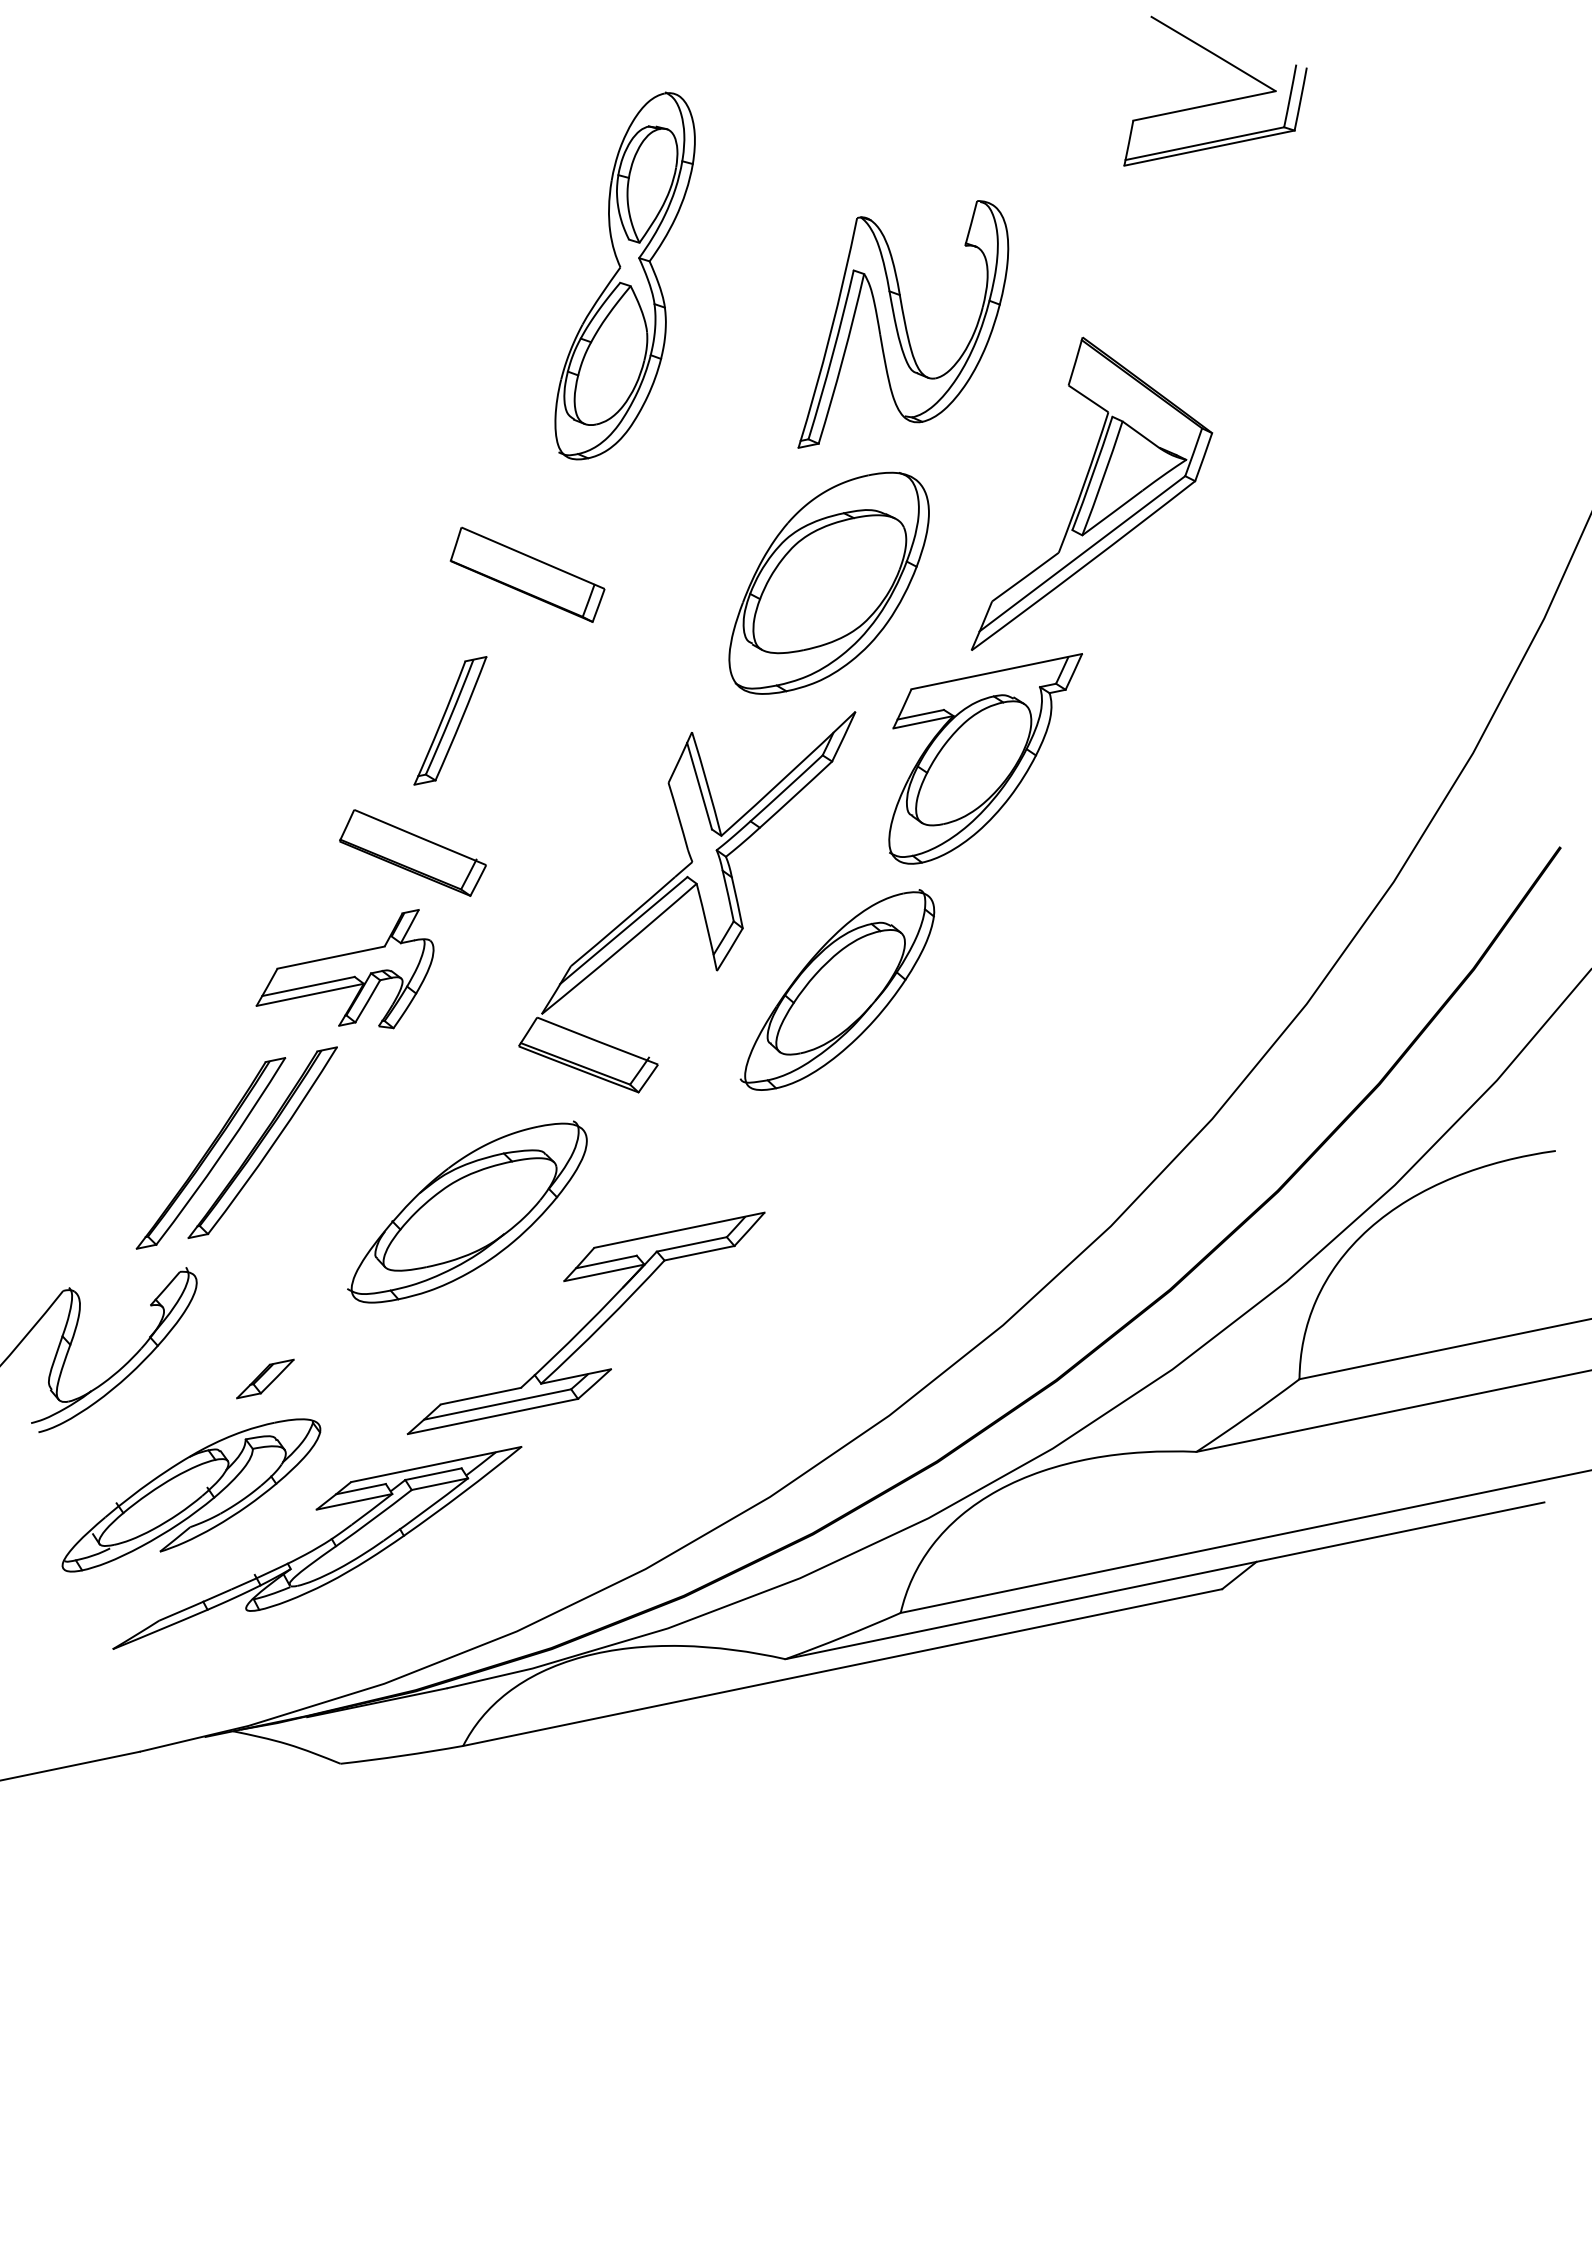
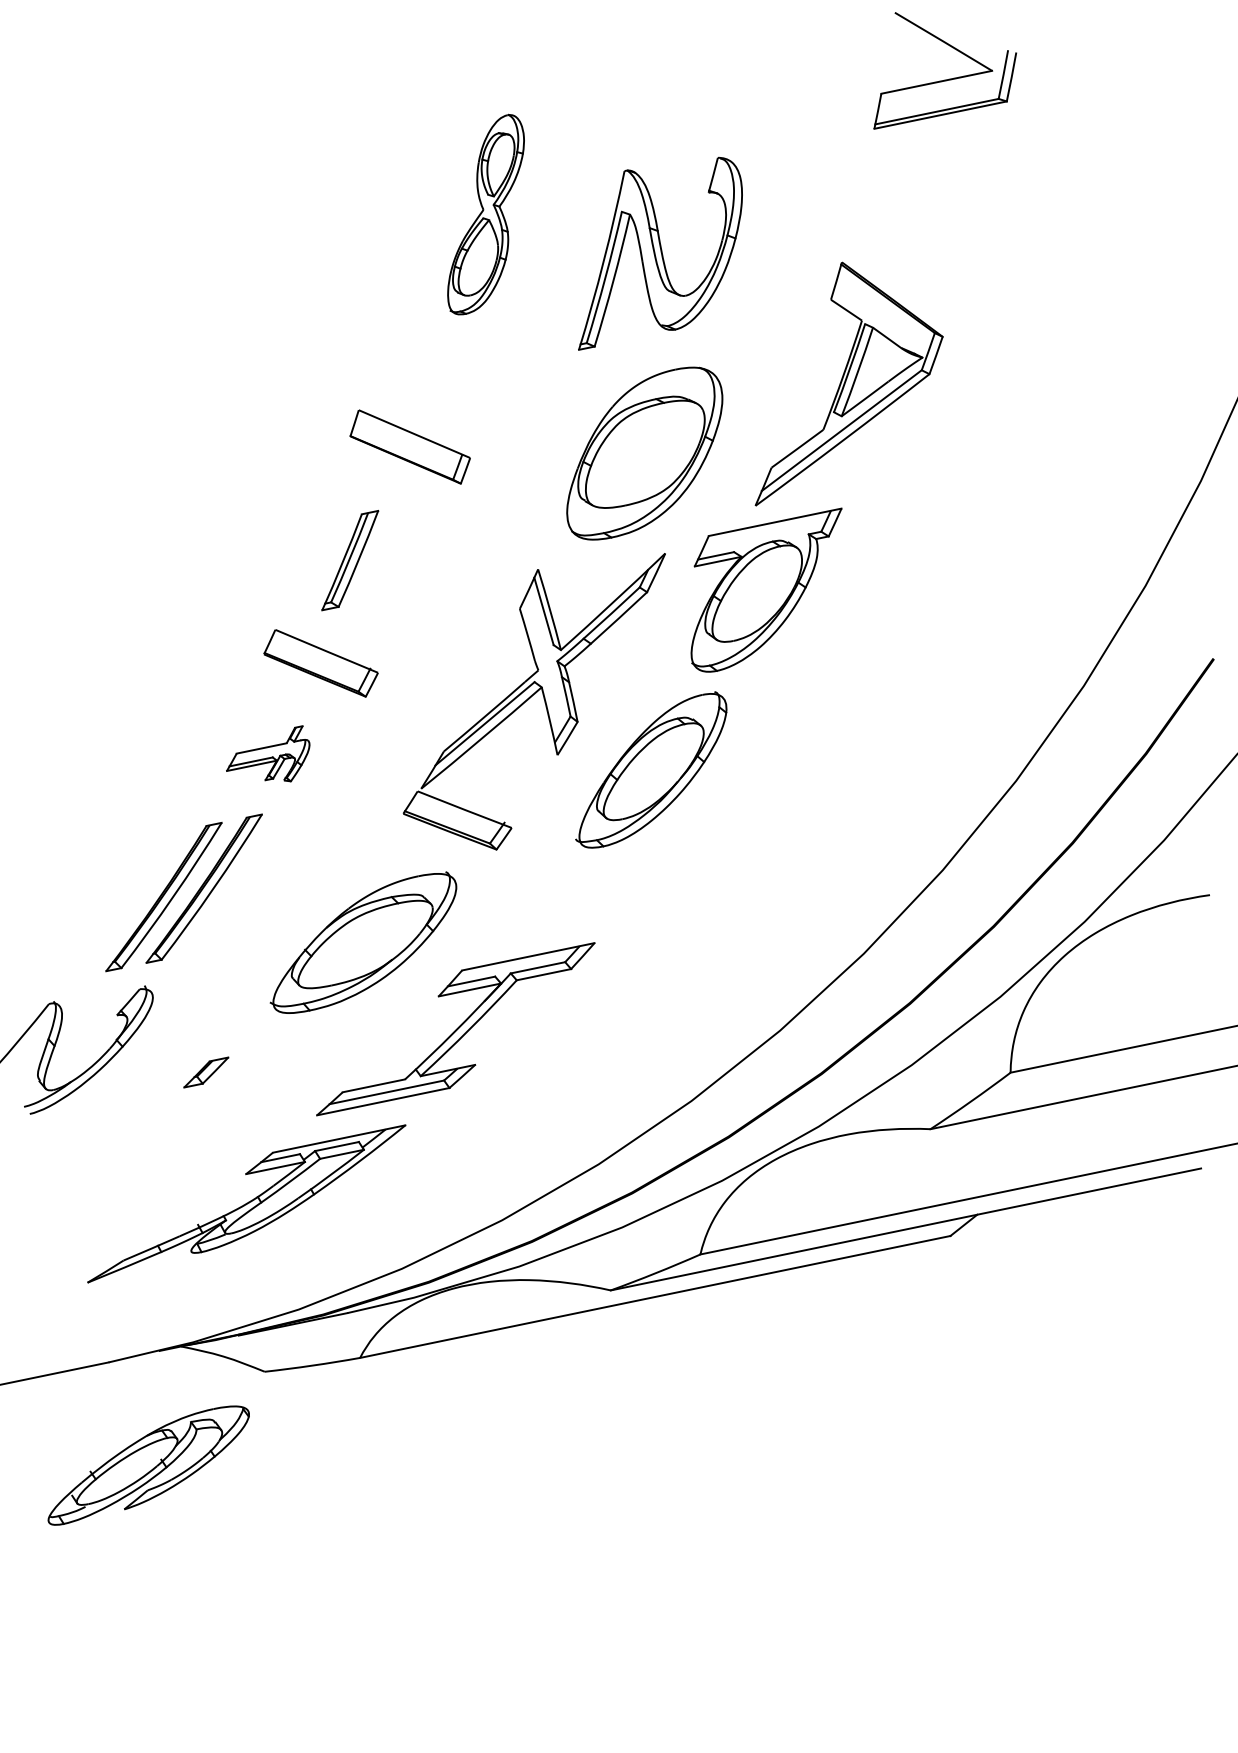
part: (624, 275) -> (485, 214), size x0.7
part: (903, 324) -> (660, 253), moved
part: (344, 969) -> (267, 753), size x0.6
part: (191, 1495) -> (148, 1465), moved

